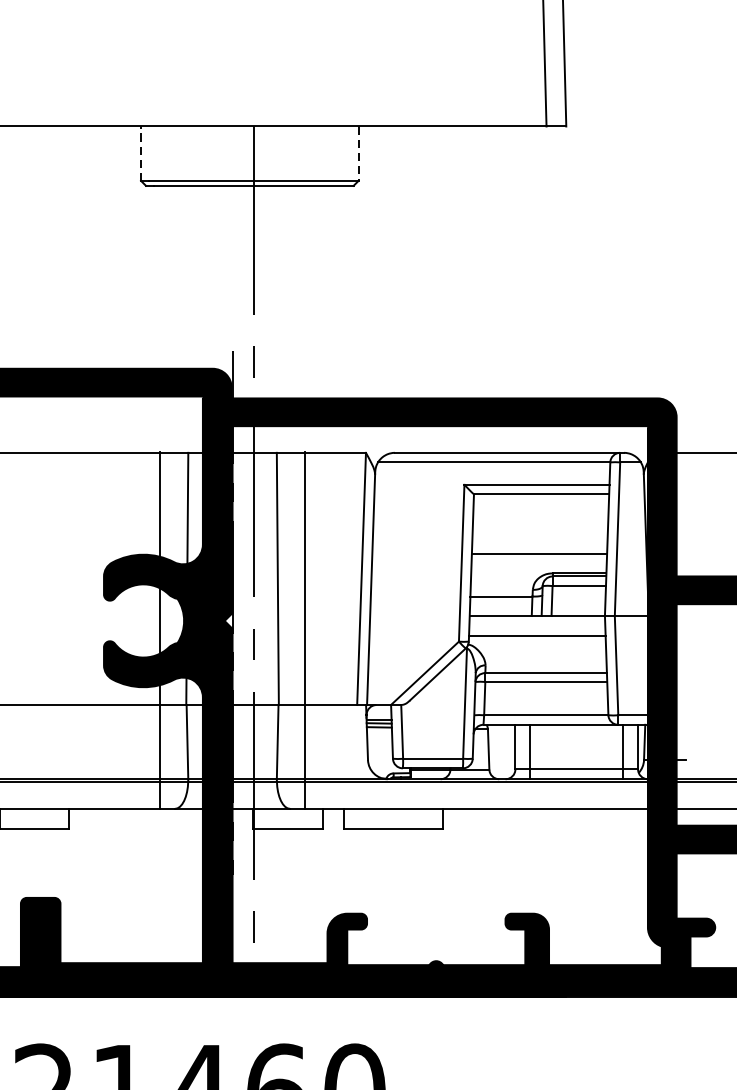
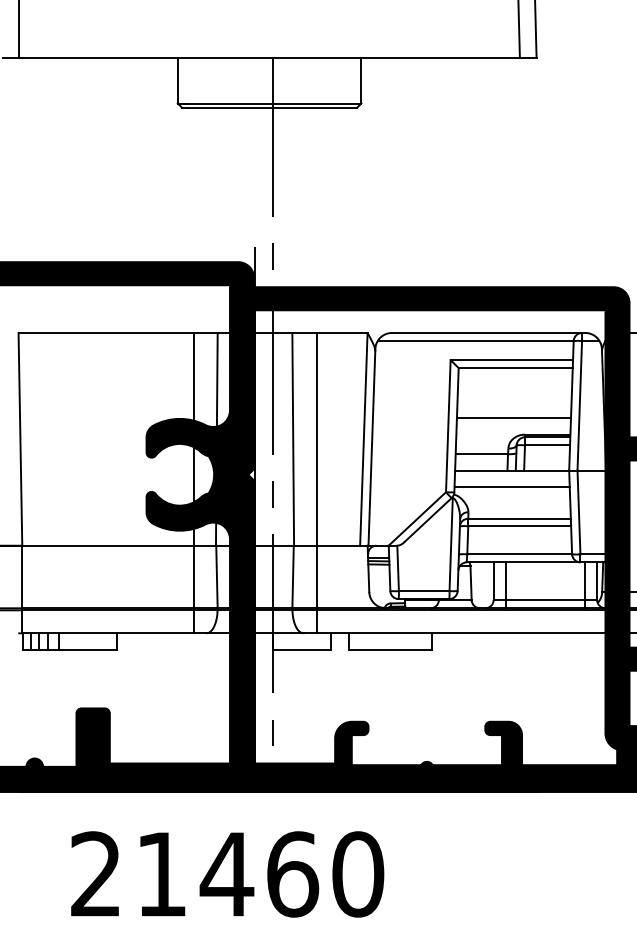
line: (140, 153) -> (177, 80), dashed -> solid
line: (358, 153) -> (361, 80), dashed -> solid

